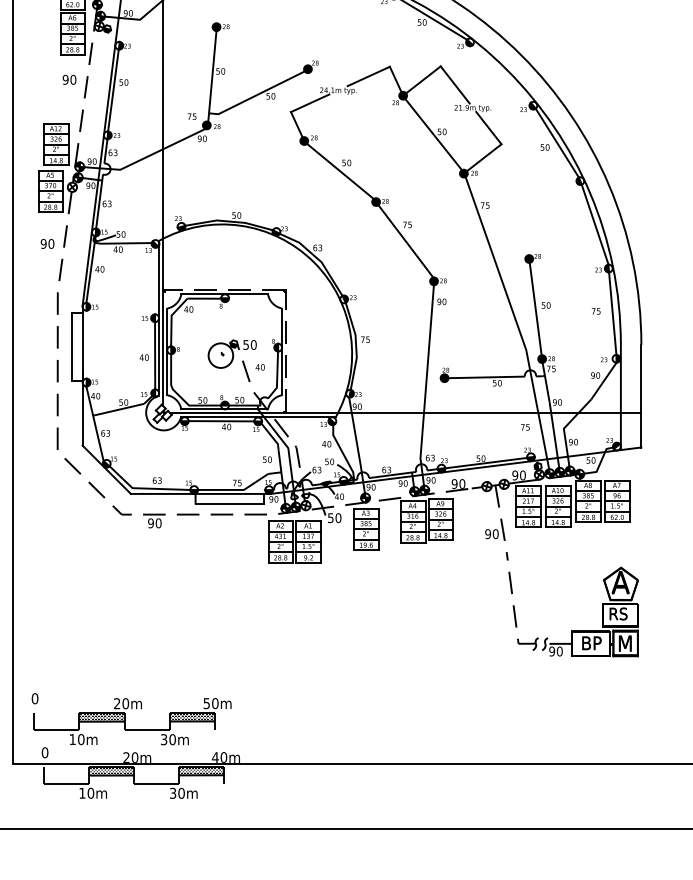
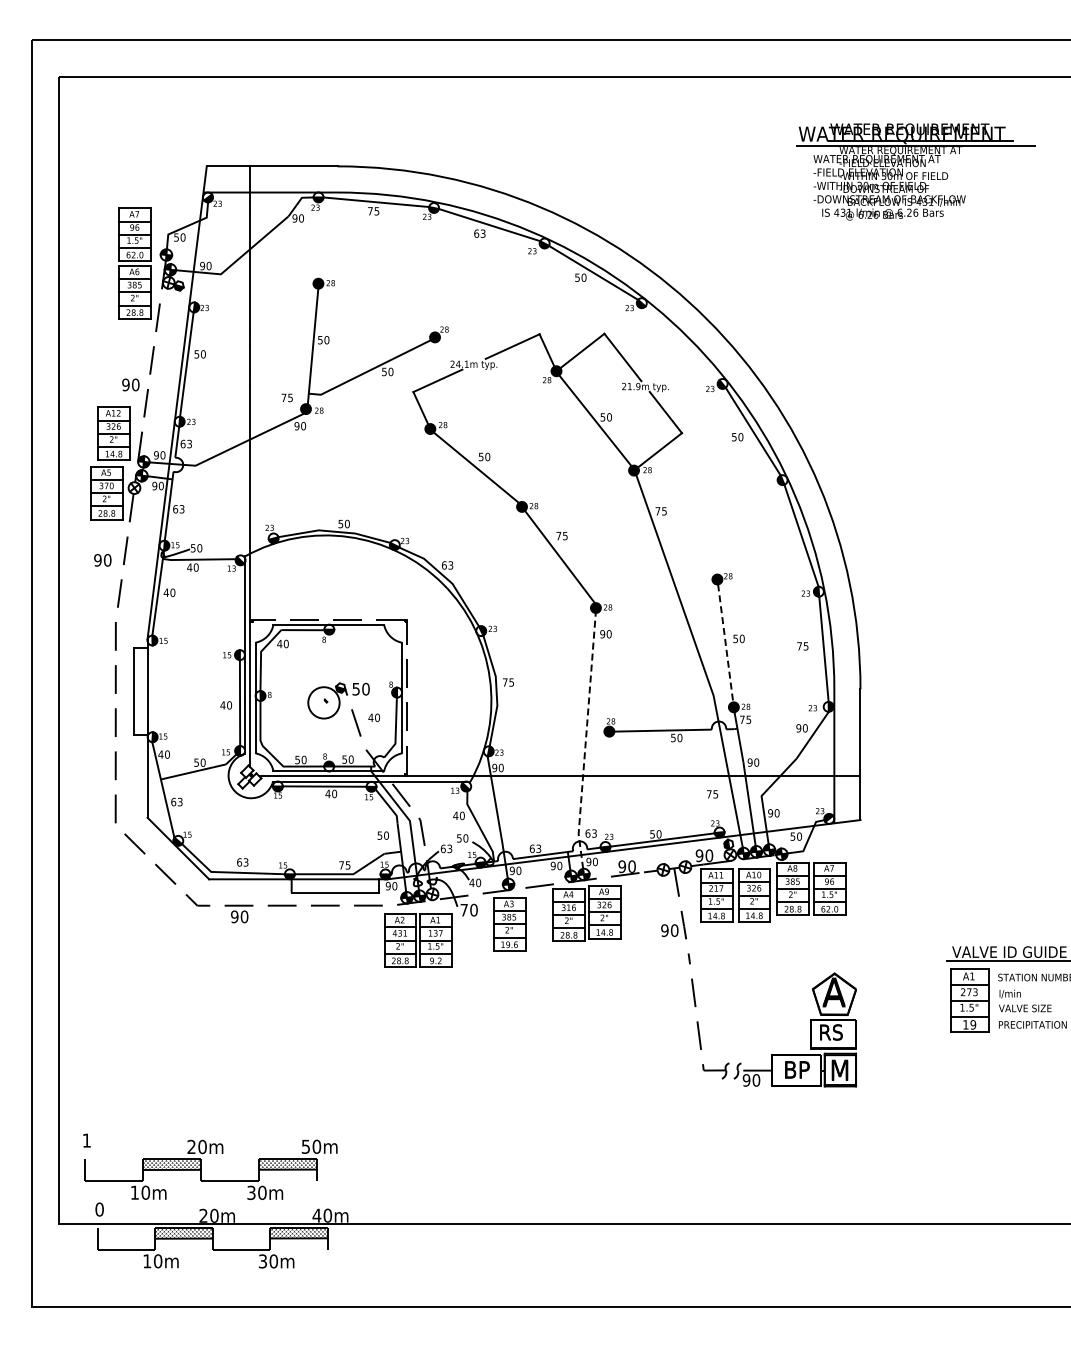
text: (69, 79) -> (130, 384), moved
line: (535, 309) -> (725, 643), solid -> dashed
line: (425, 385) -> (585, 741), solid -> dashed
text: (330, 518) -> (463, 910), 50 -> 70
text: (34, 698) -> (86, 1140), 0 -> 1

